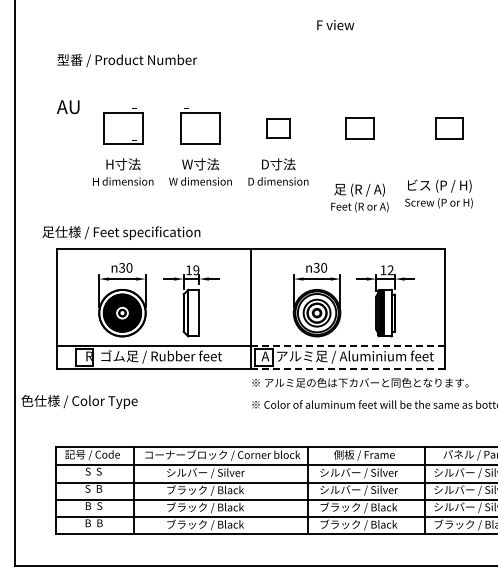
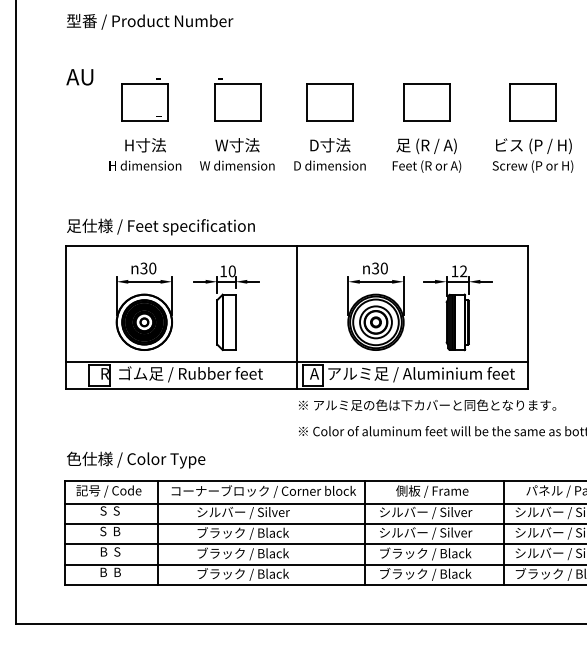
part: (278, 128) -> (330, 102), size x1.67
part: (359, 128) -> (426, 102), size x1.43
part: (449, 128) -> (533, 102), size x1.43
text: (438, 193) -> (532, 154), moved
text: (359, 197) -> (426, 154), moved
text: (121, 233) -> (161, 227), moved
text: (196, 270) -> (232, 271), 19 -> 10
line: (348, 346) -> (413, 362), dashed -> solid
line: (348, 369) -> (413, 389), dashed -> solid
text: (79, 401) -> (136, 459), moved

